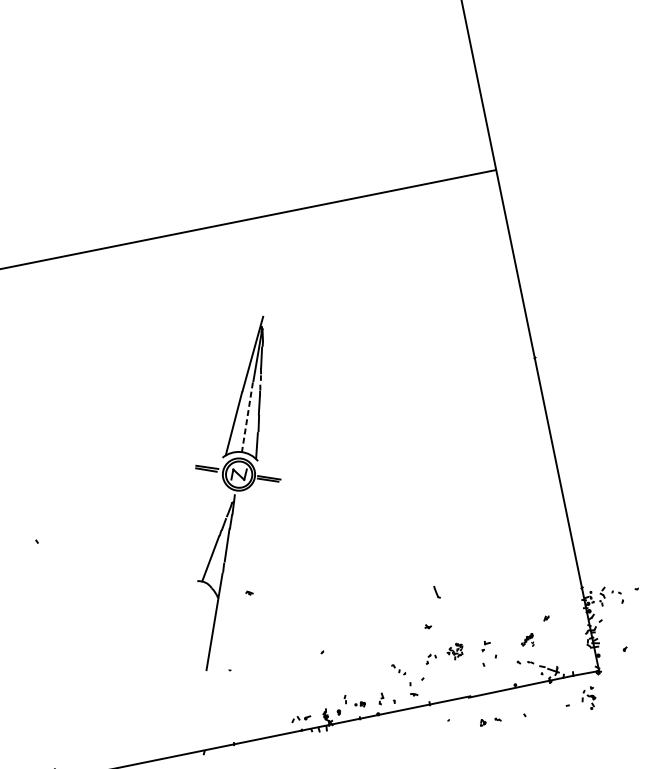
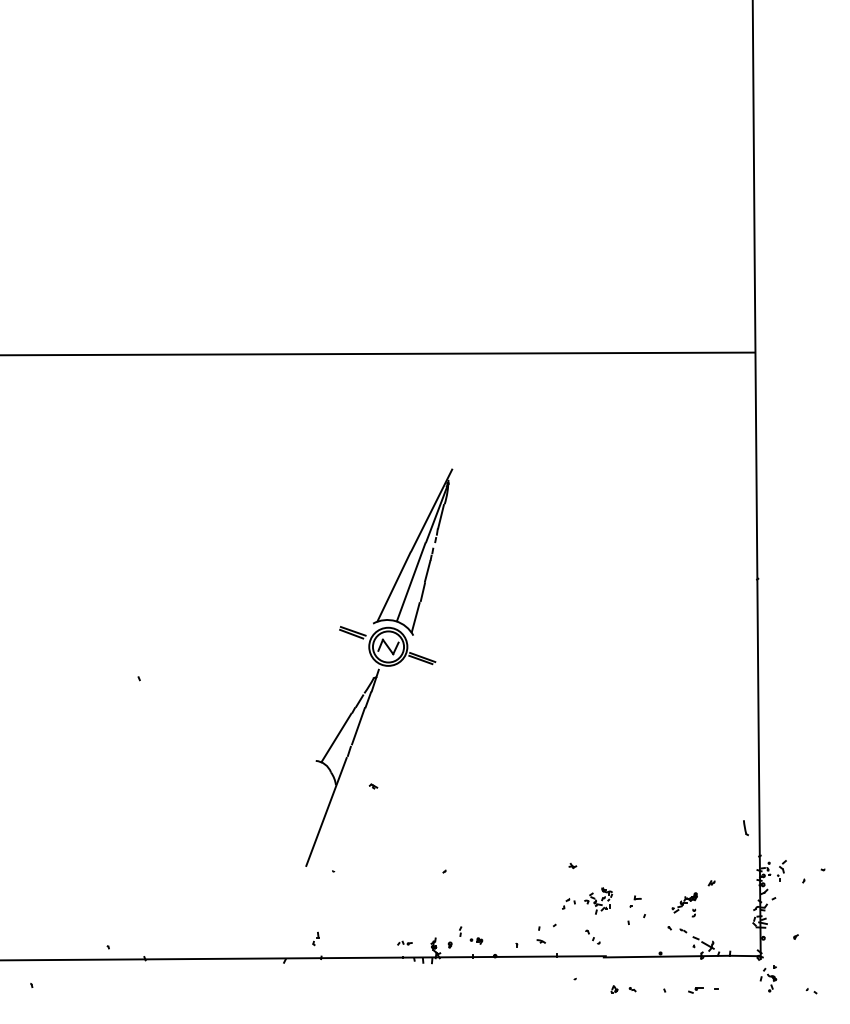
line: (247, 417) -> (411, 582), dashed -> solid
part: (436, 592) -> (745, 828), moved
part: (616, 592) -> (811, 991), moved
part: (527, 640) -> (684, 904), size x1.67
part: (455, 651) -> (598, 900), size x1.43
part: (398, 669) -> (592, 936), moved
part: (380, 698) -> (315, 938), moved
part: (588, 698) -> (768, 978), moved
part: (550, 710) -> (695, 990), added
part: (300, 717) -> (404, 942), size x0.62

